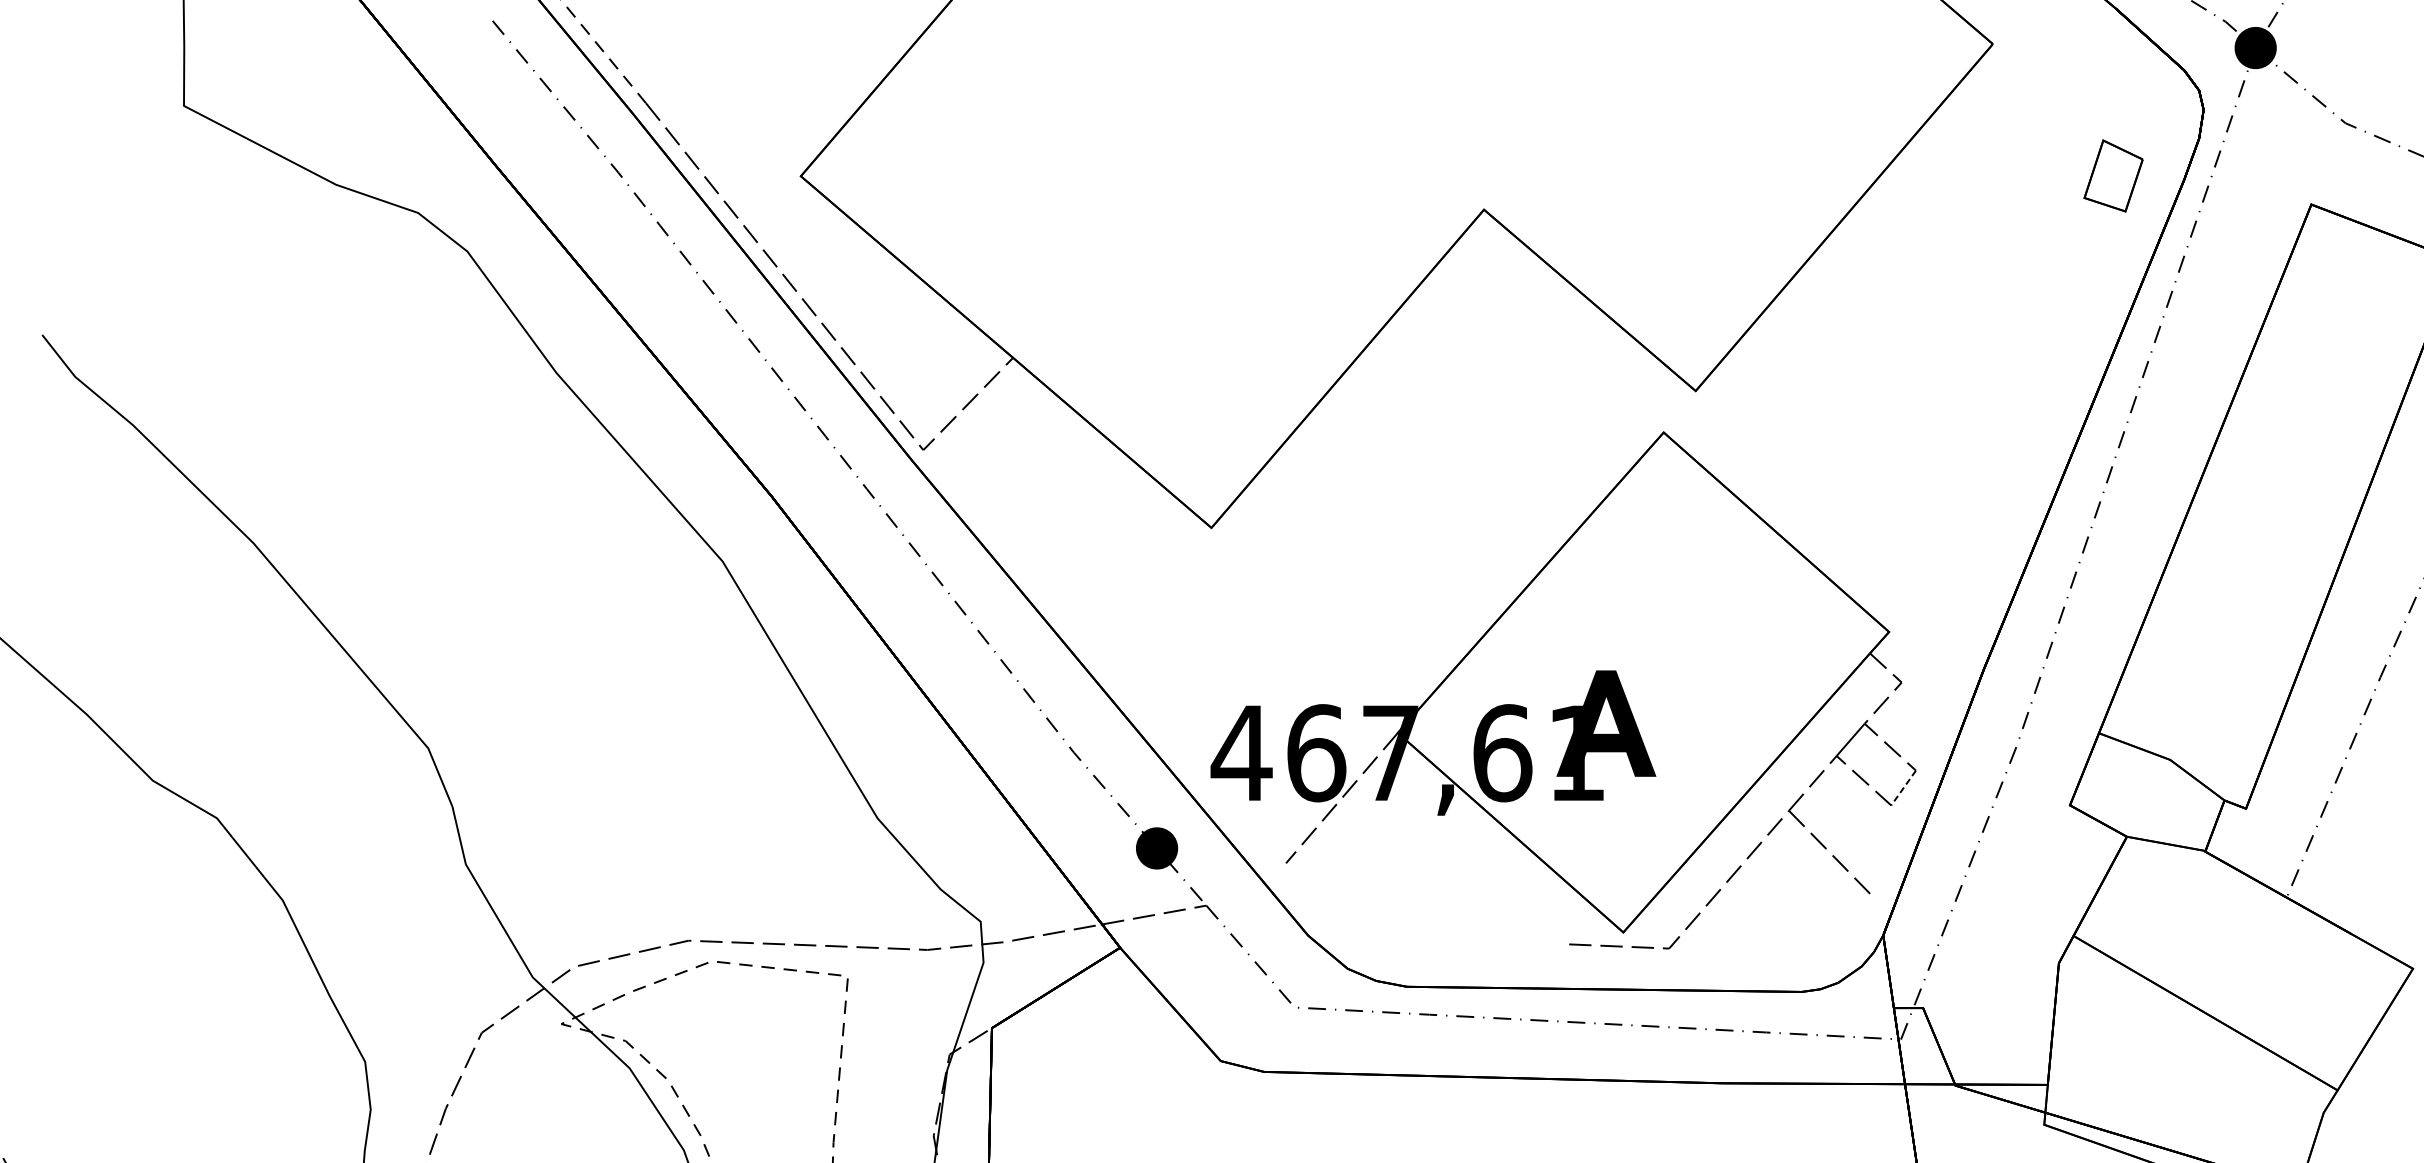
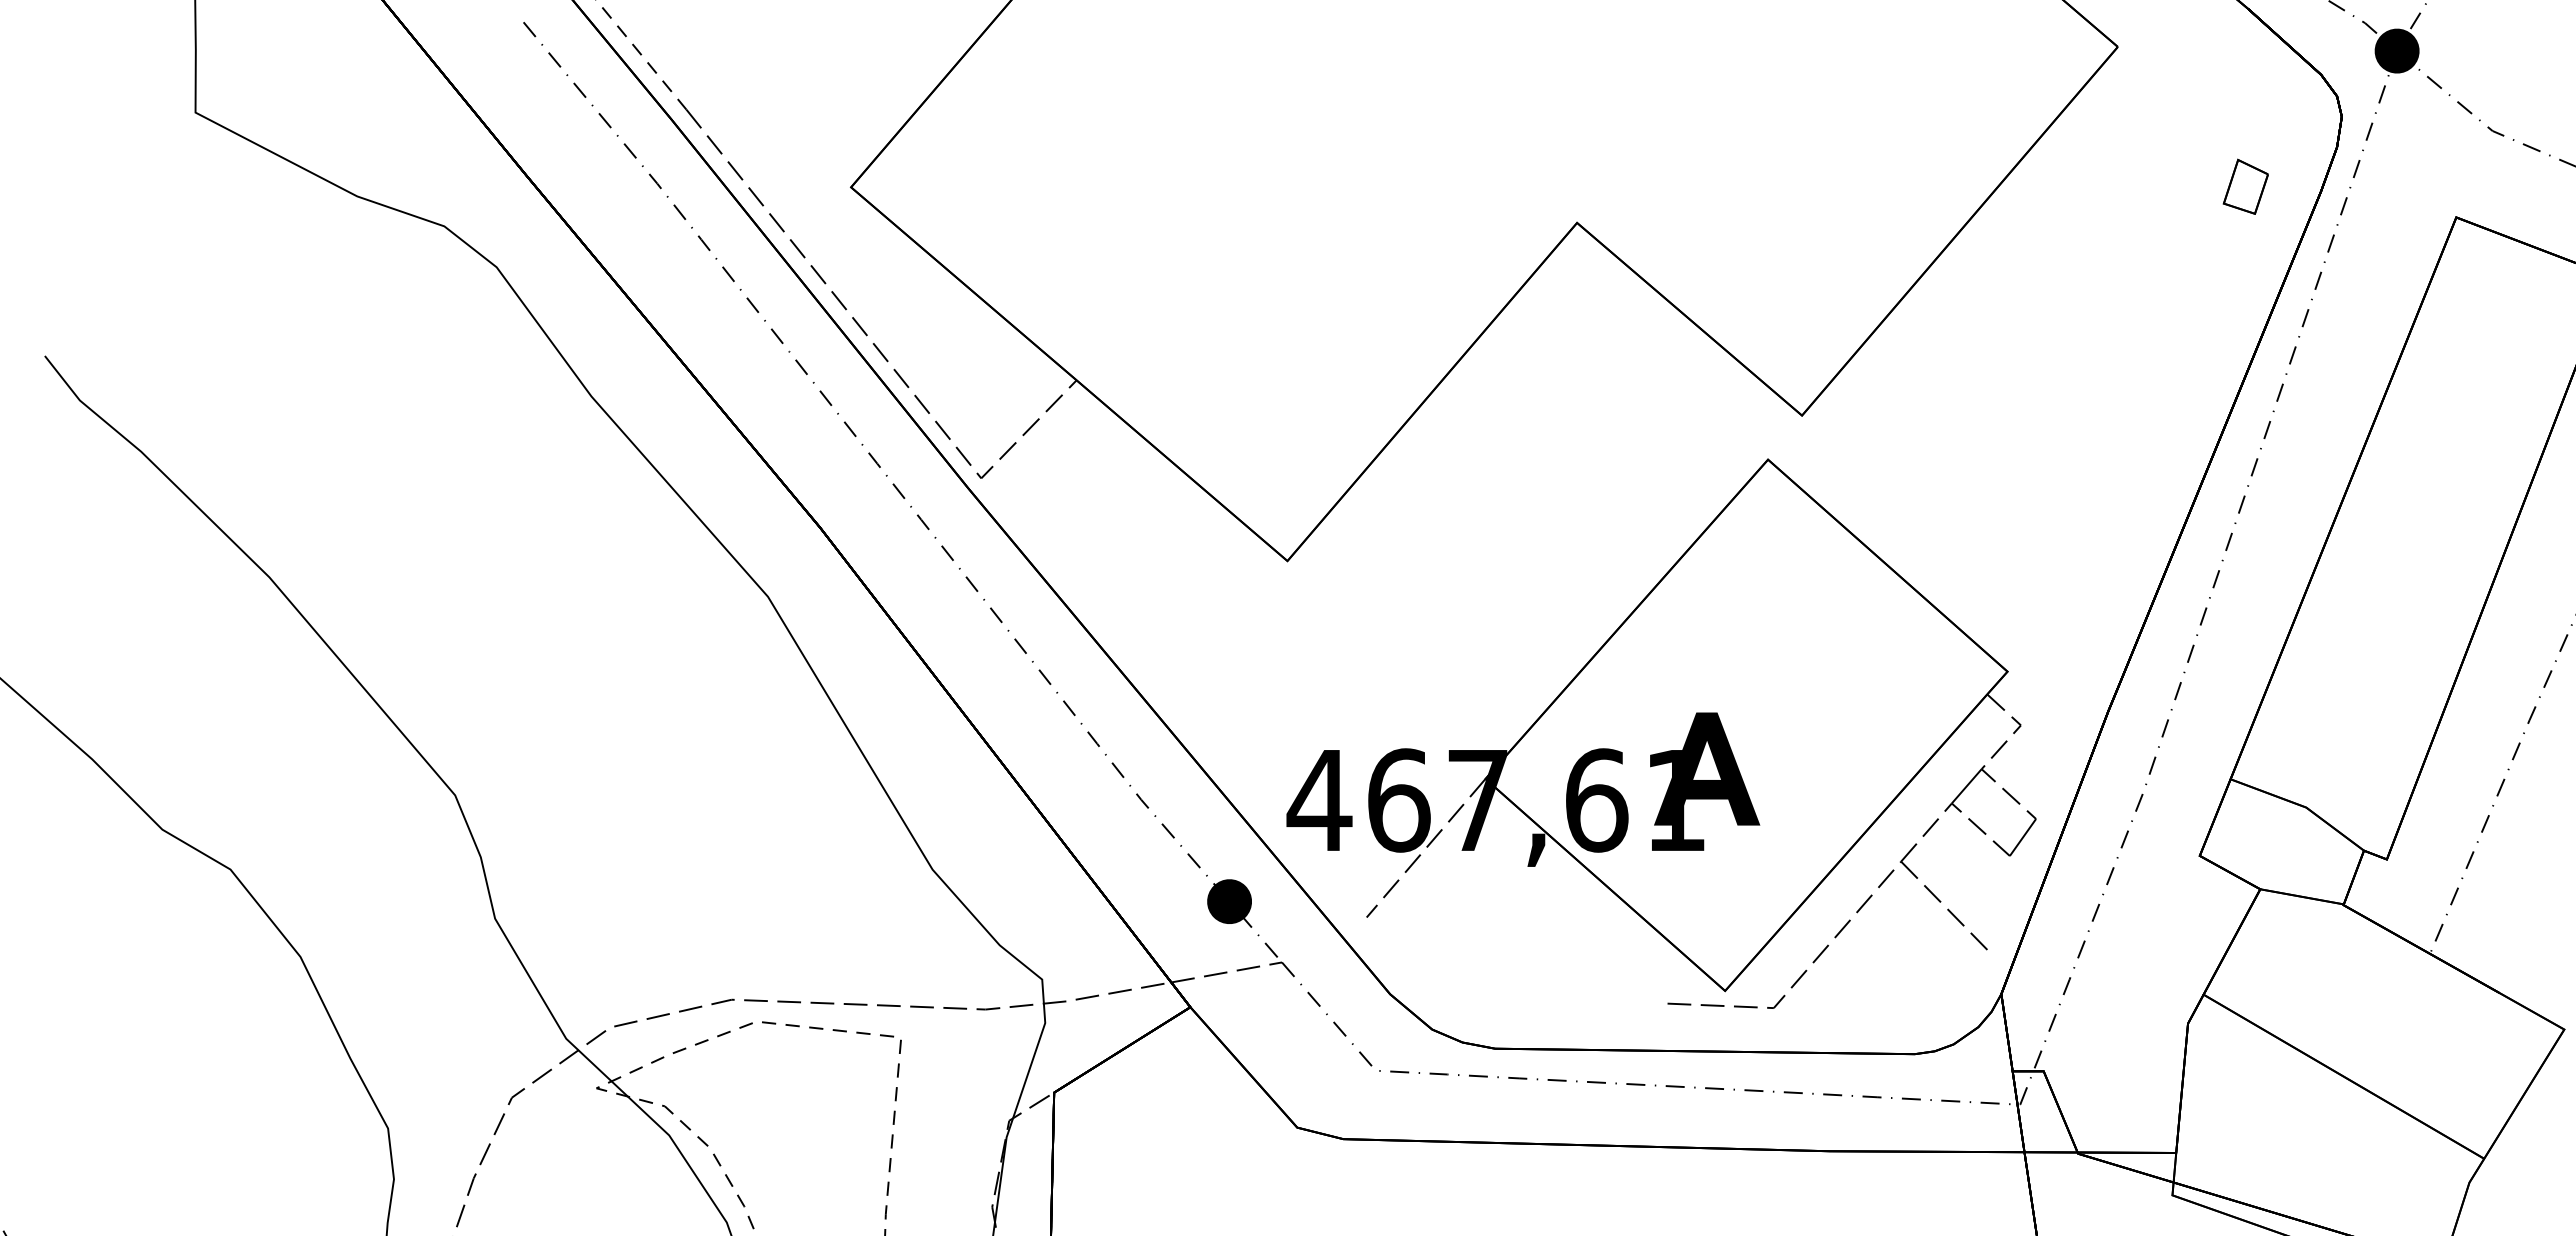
part: (2113, 175) -> (2245, 186), size x0.71
line: (1903, 788) -> (2022, 837), dashed -> solid

